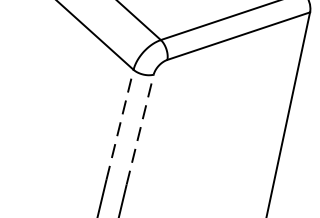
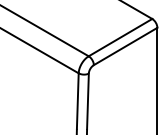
line: (119, 125) -> (77, 101), dashed -> solid
line: (139, 129) -> (87, 101), dashed -> solid

